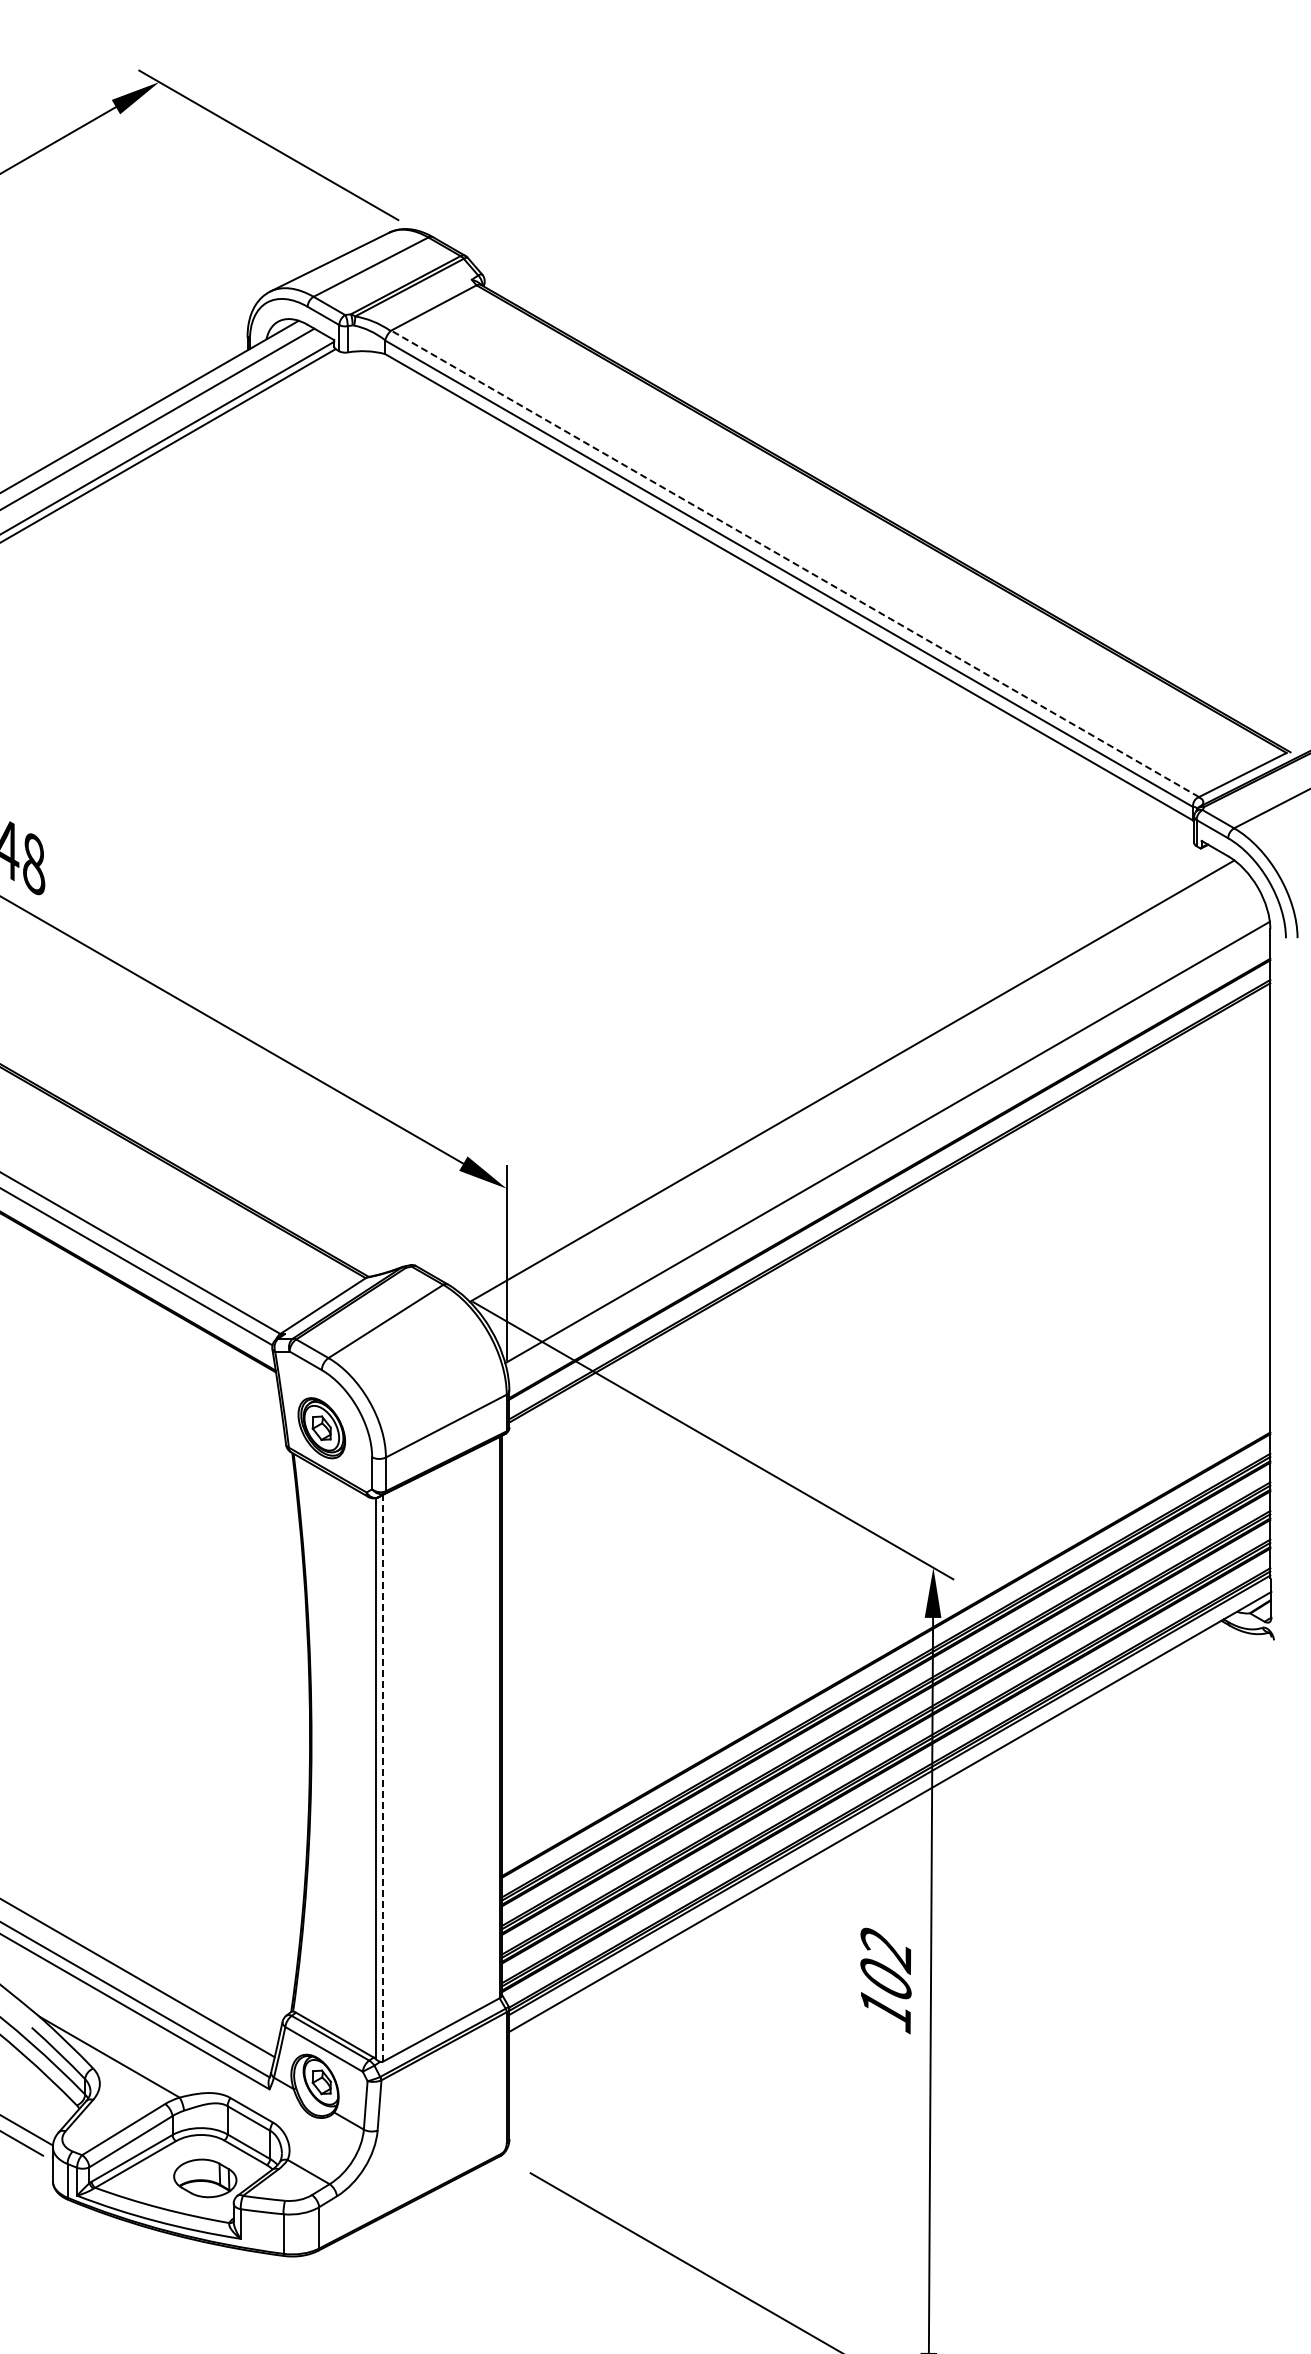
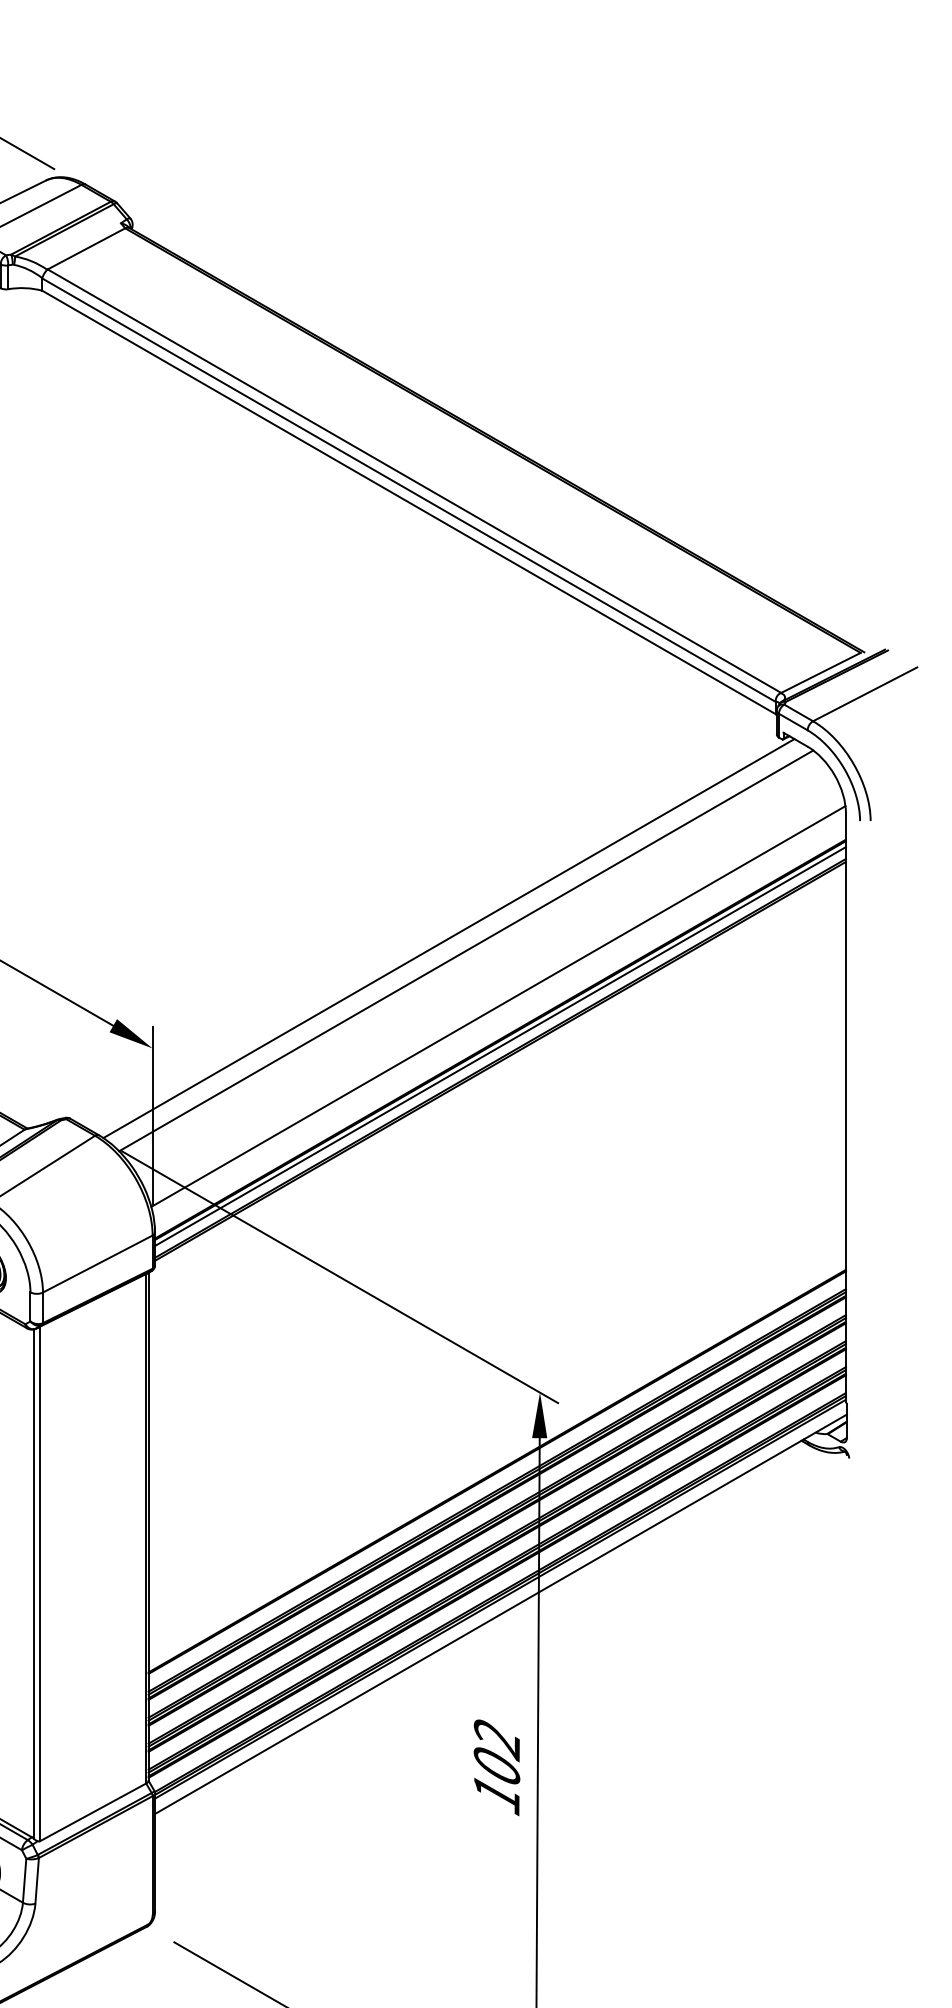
line: (794, 563) -> (413, 480), dashed -> solid
line: (832, 1067) -> (448, 938), added
line: (889, 1186) -> (500, 1046), added
line: (382, 1777) -> (39, 1583), dashed -> solid

